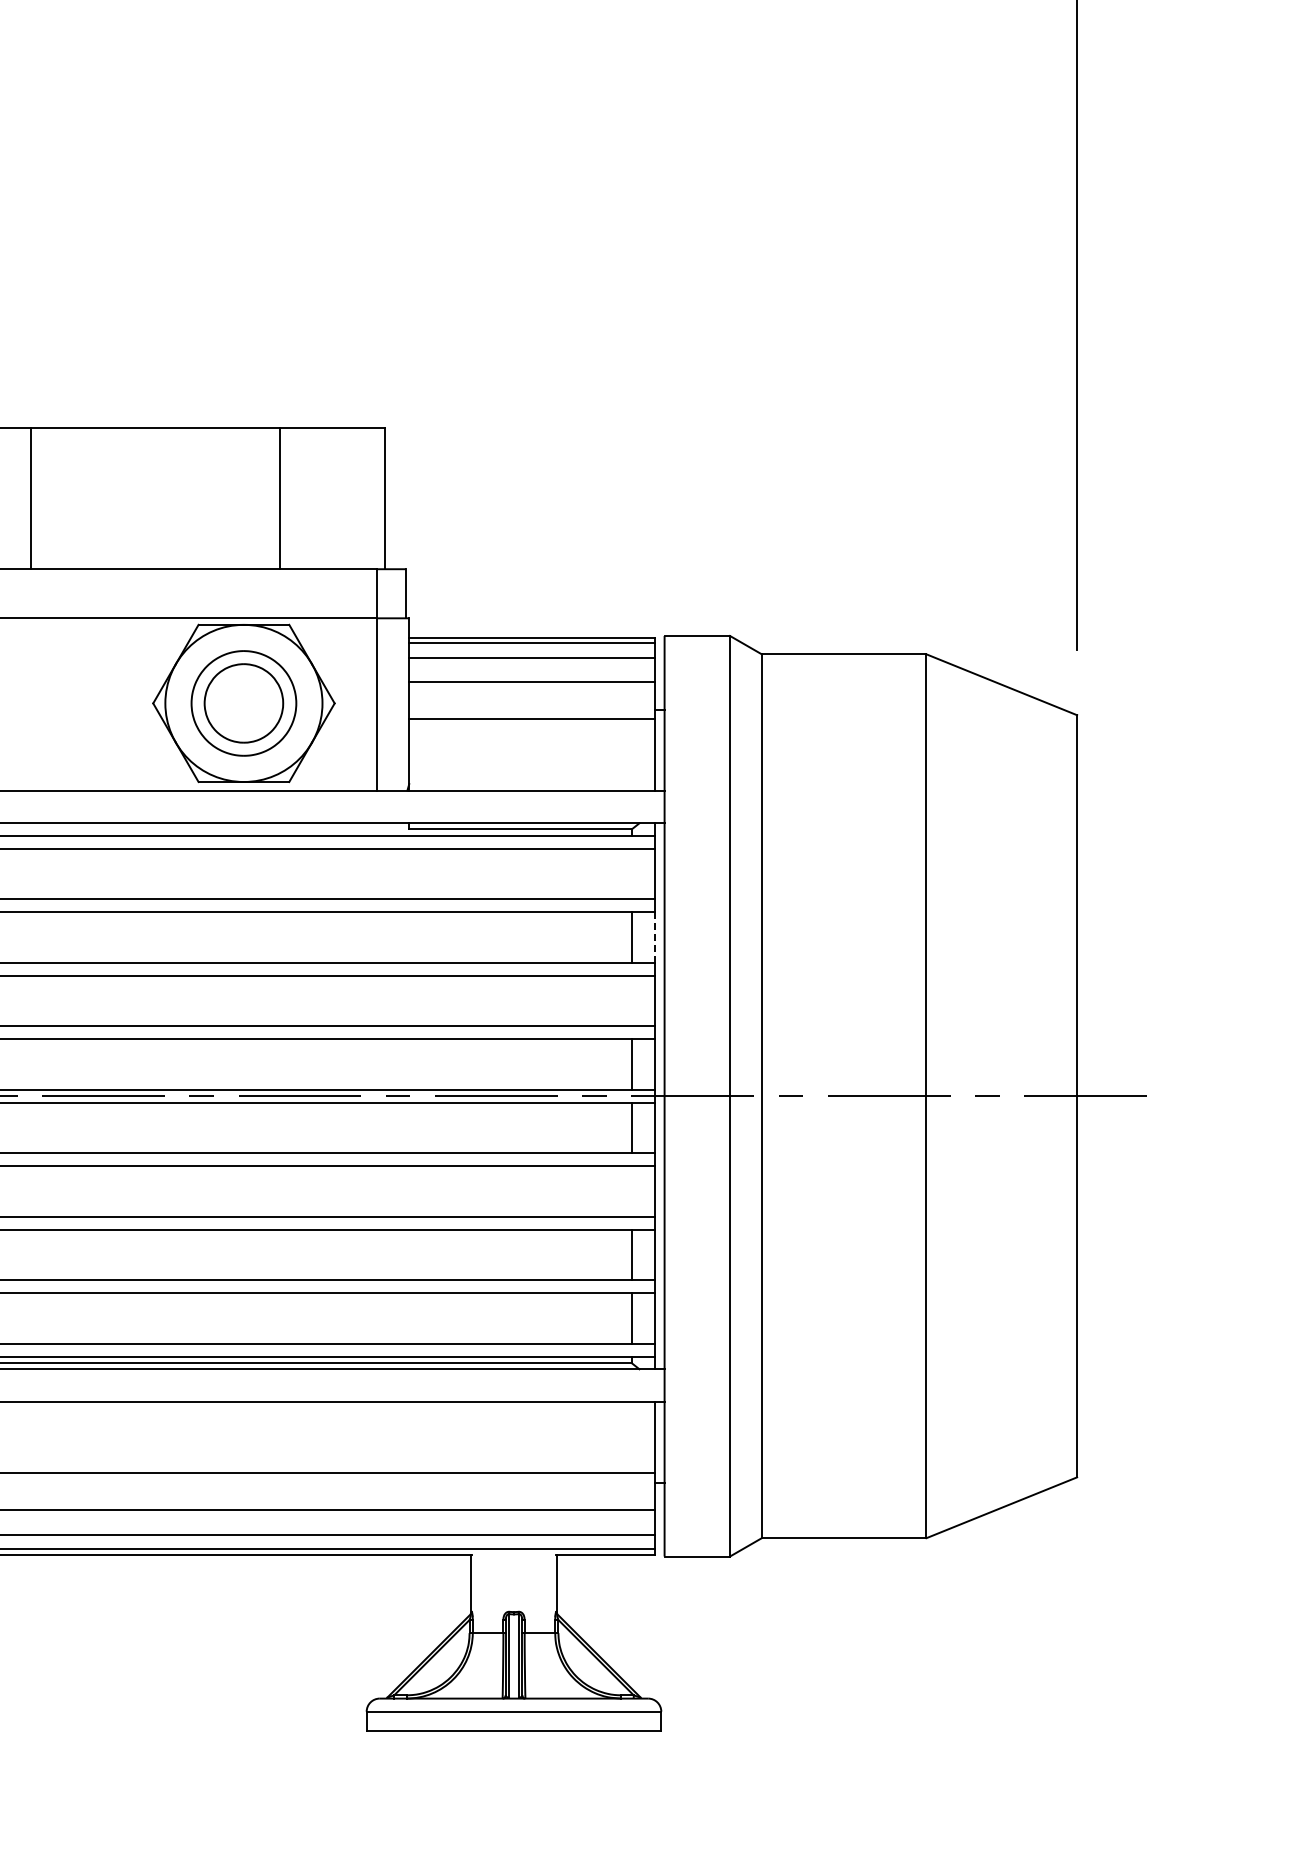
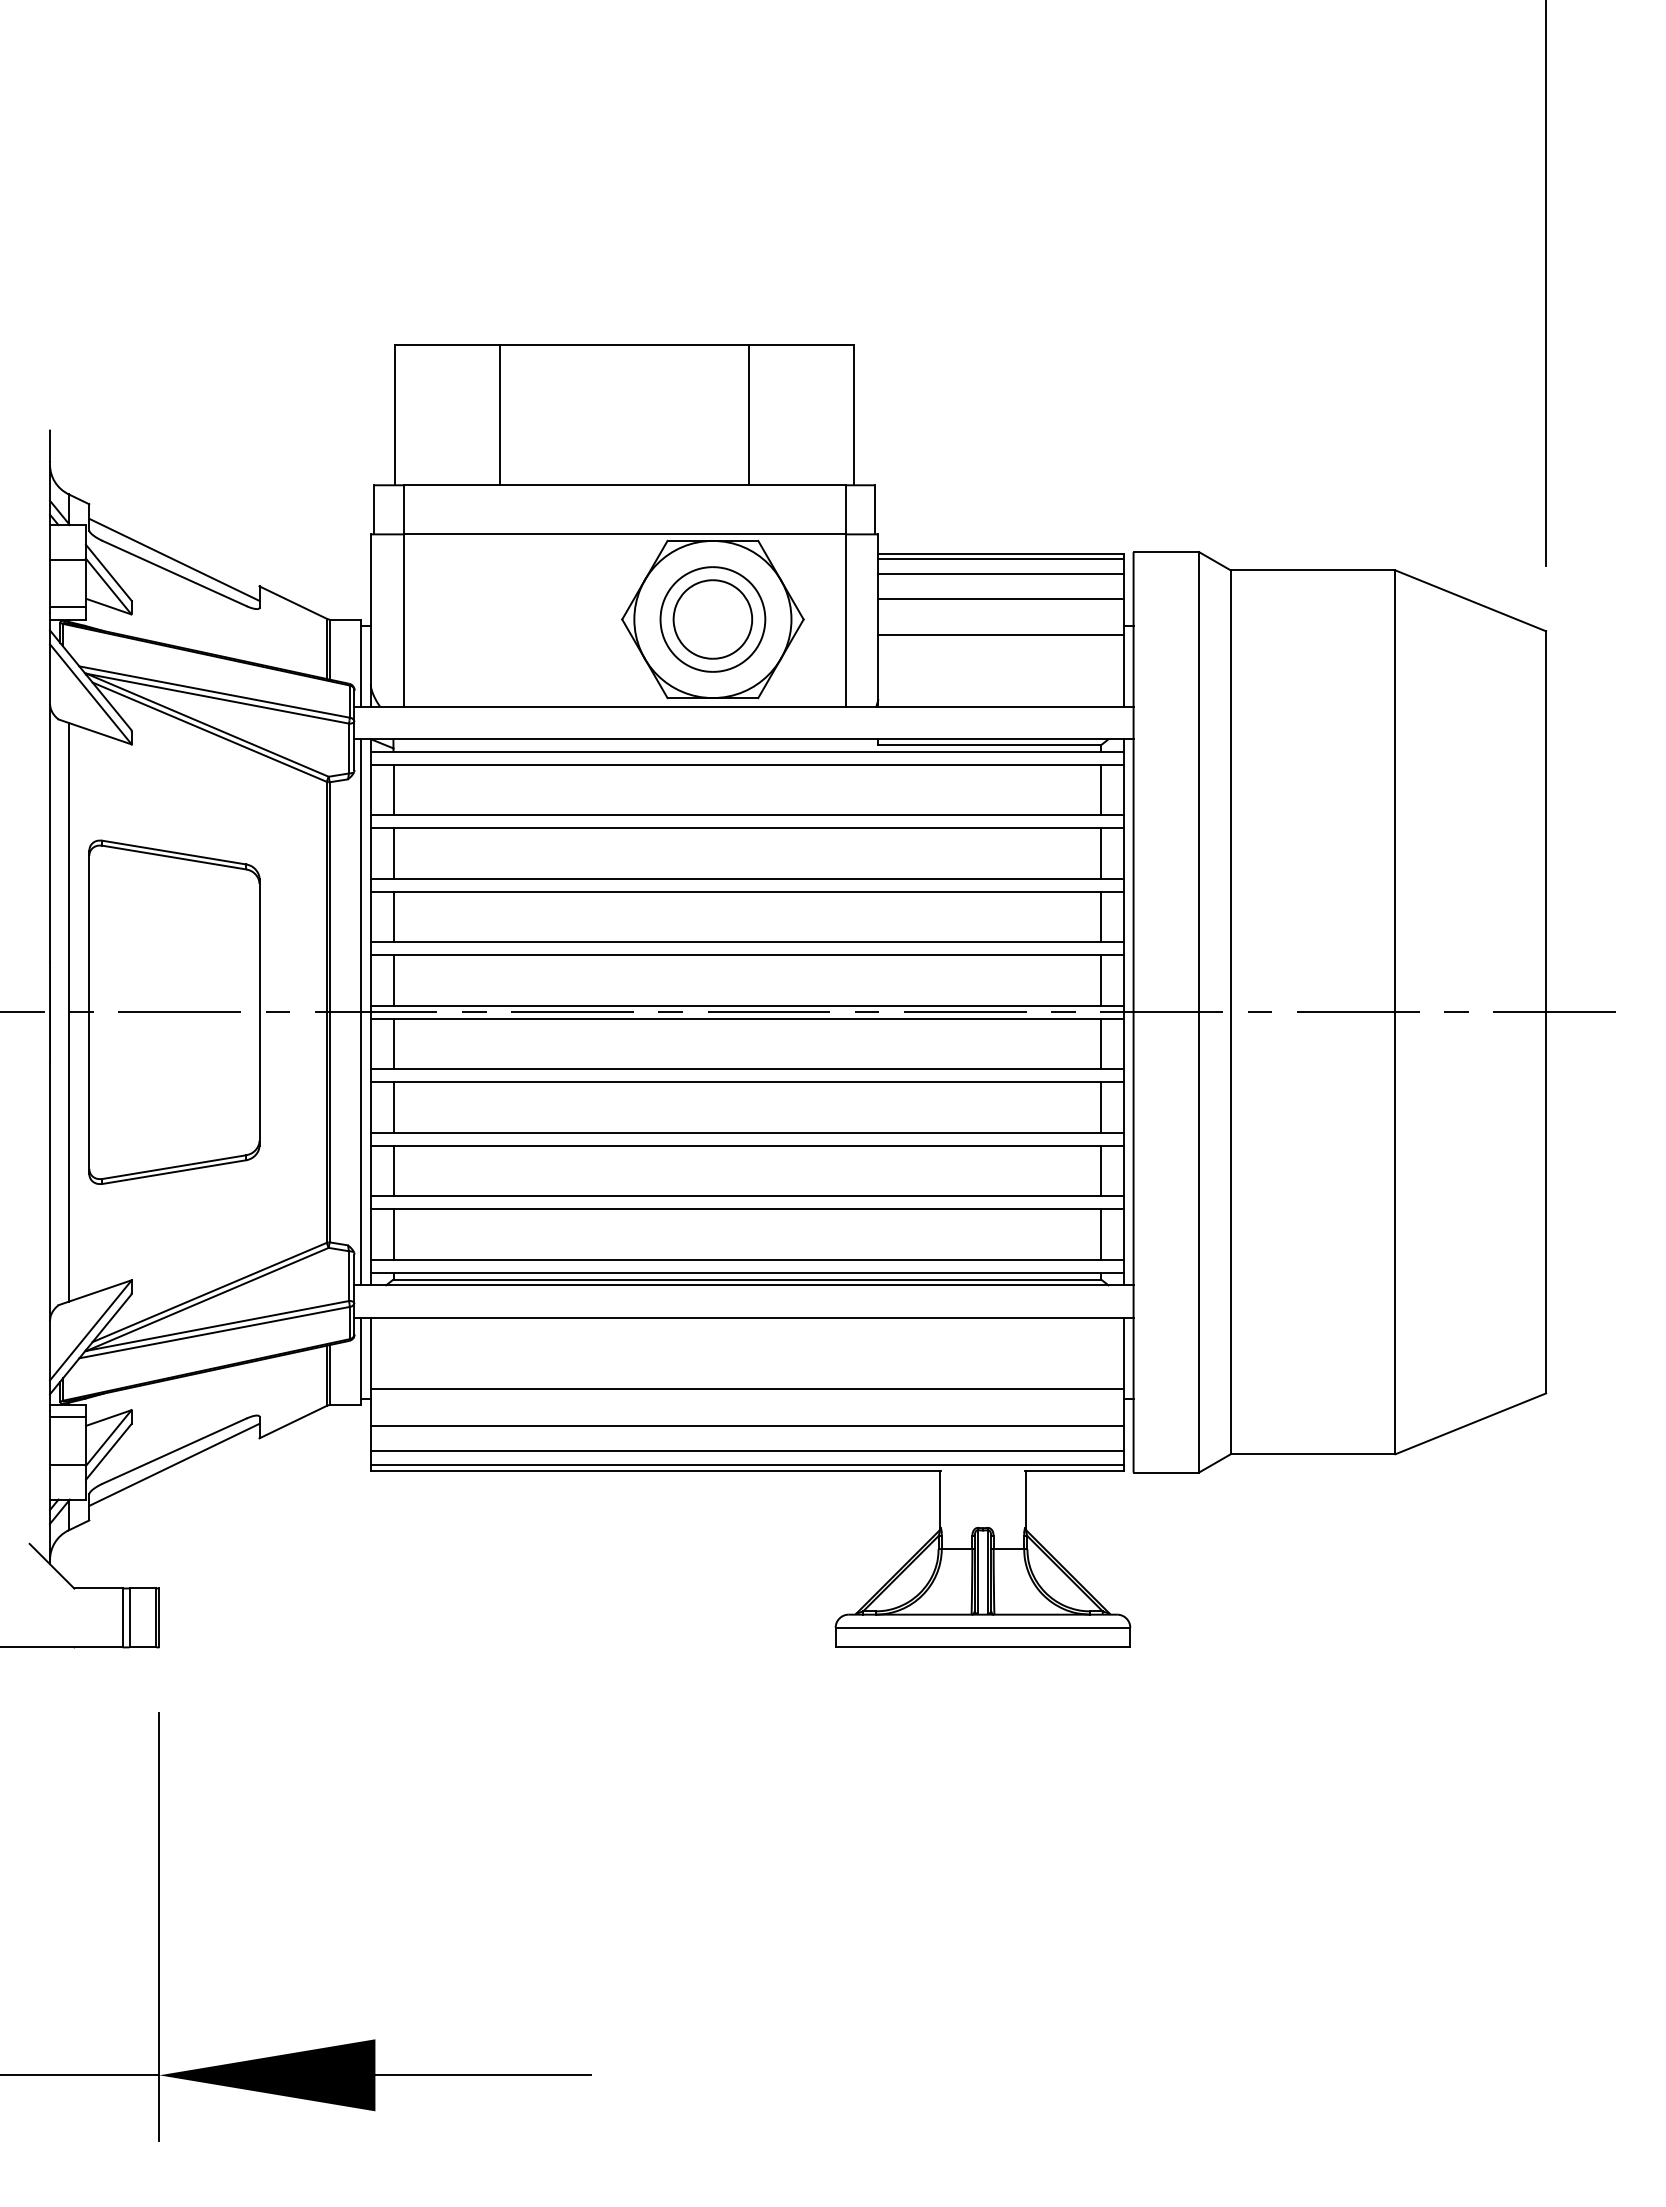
line: (632, 873) -> (1101, 789), added
line: (654, 937) -> (1123, 853), dashed -> solid
line: (632, 1000) -> (1101, 916), added
line: (632, 1191) -> (1101, 1107), added

